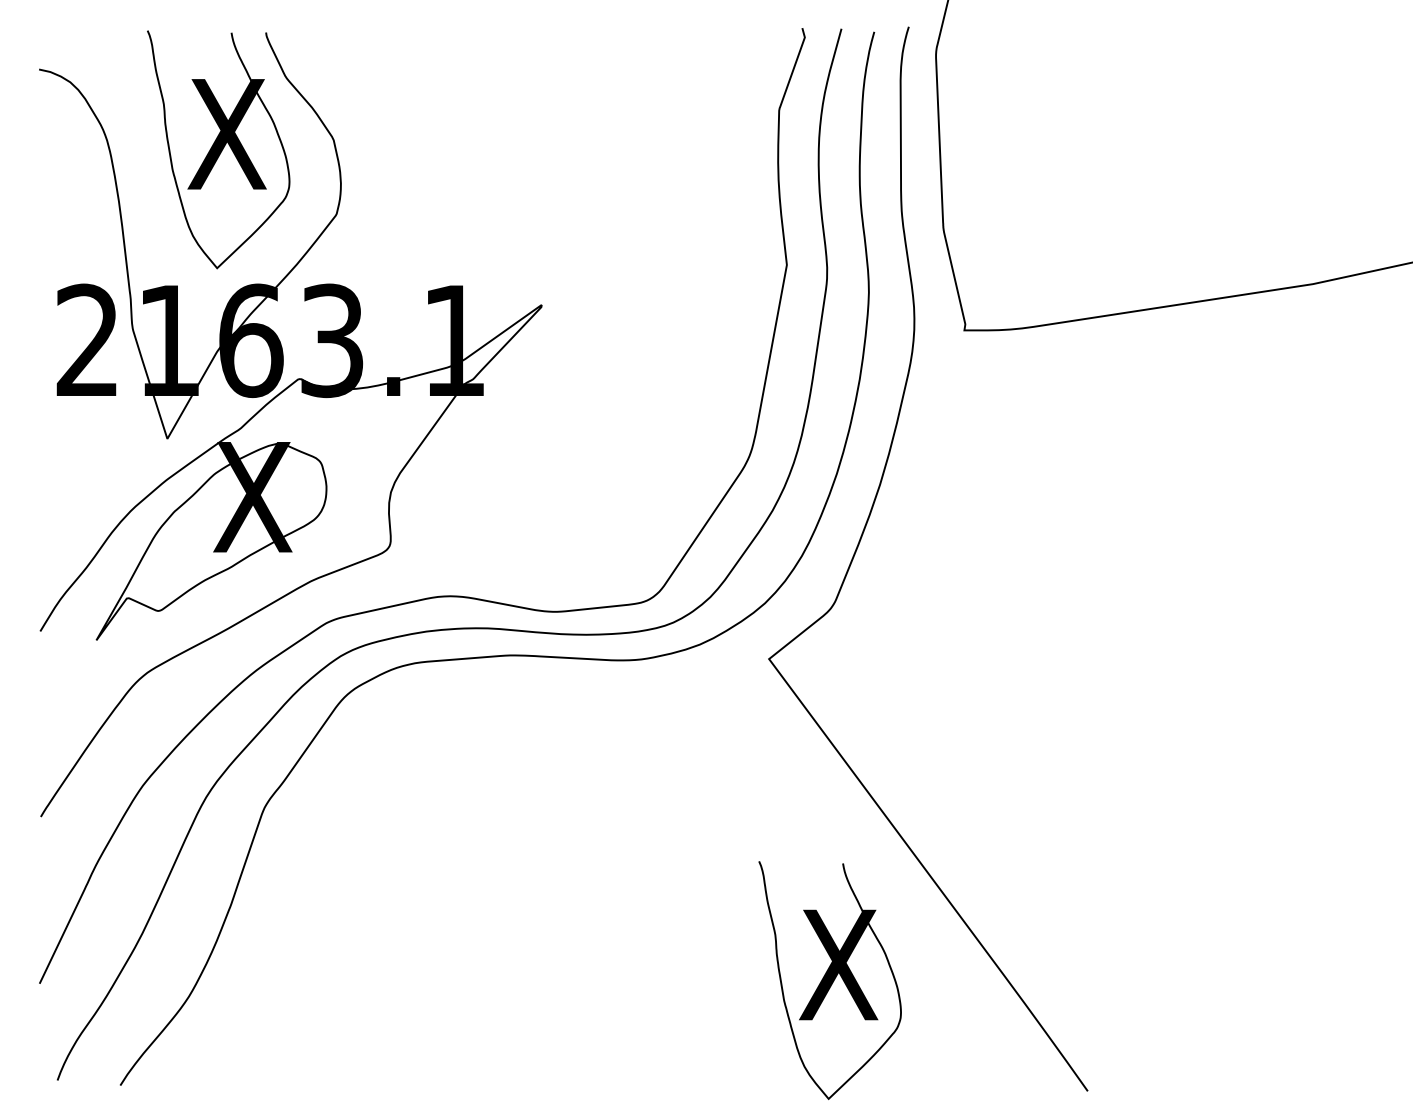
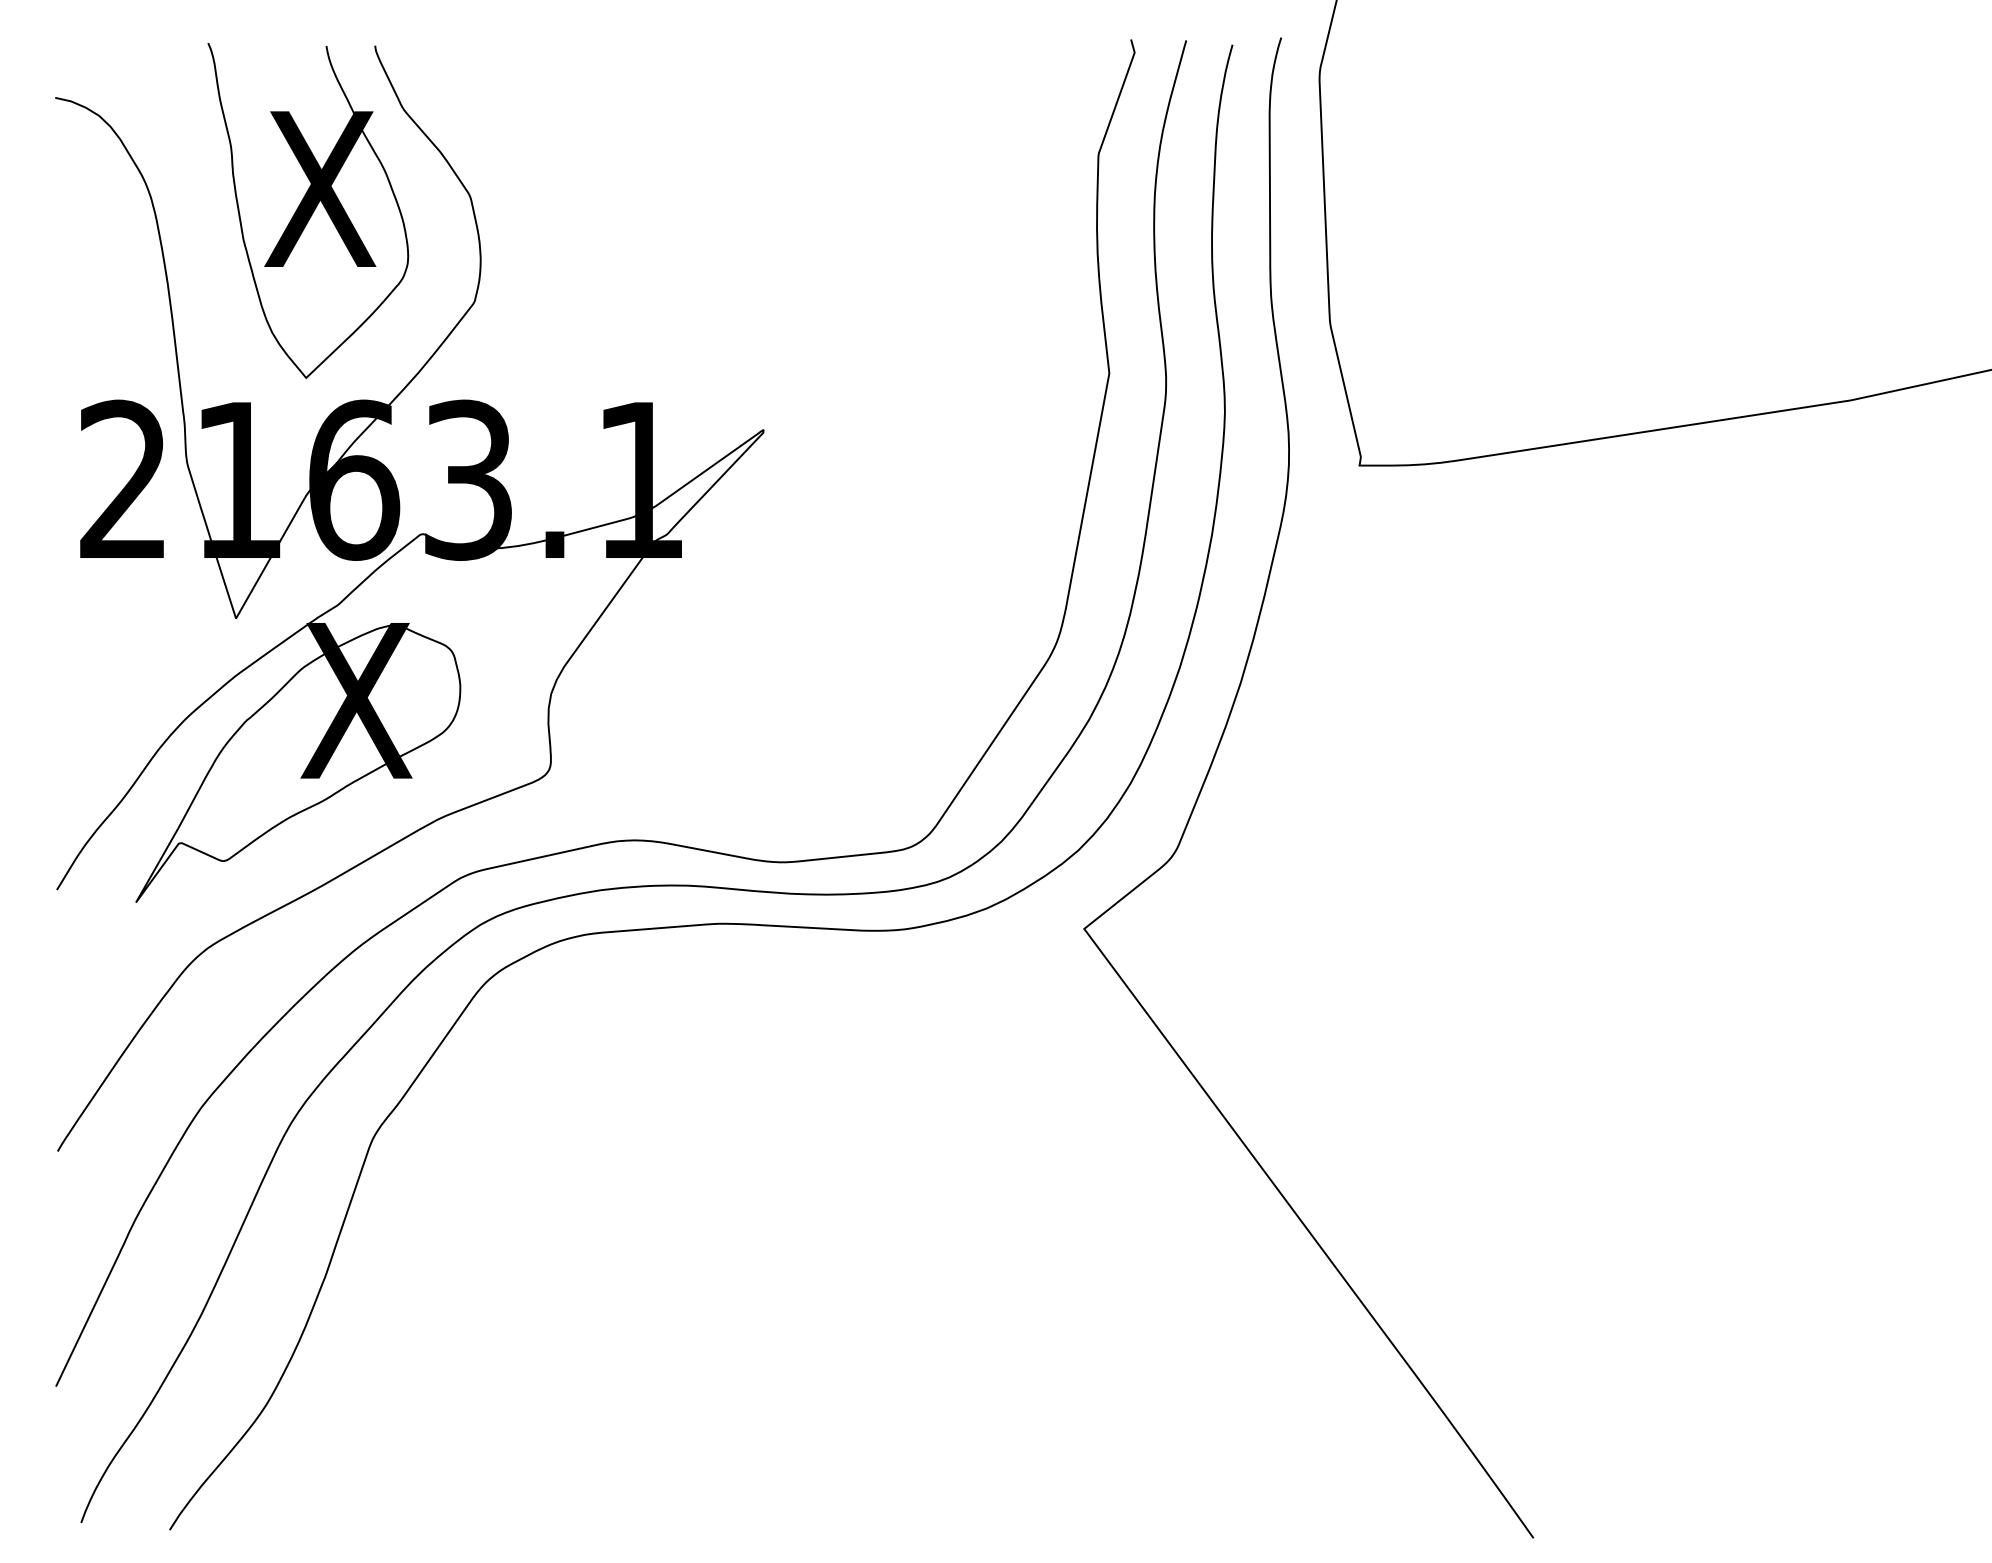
part: (830, 980) -> (1170, 1382), removed

